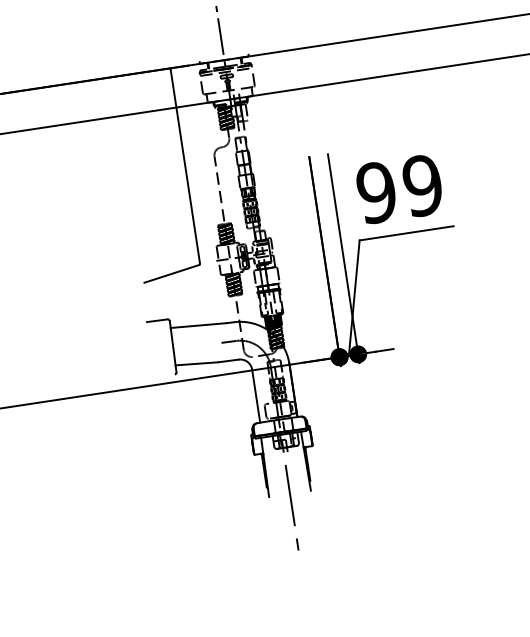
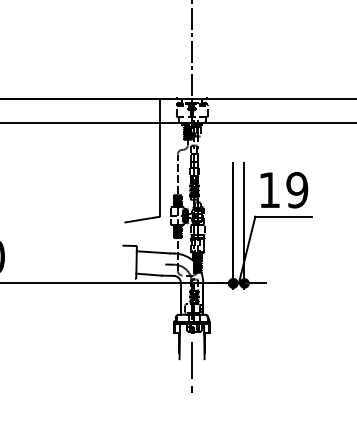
text: (376, 193) -> (269, 190), 99 -> 19

